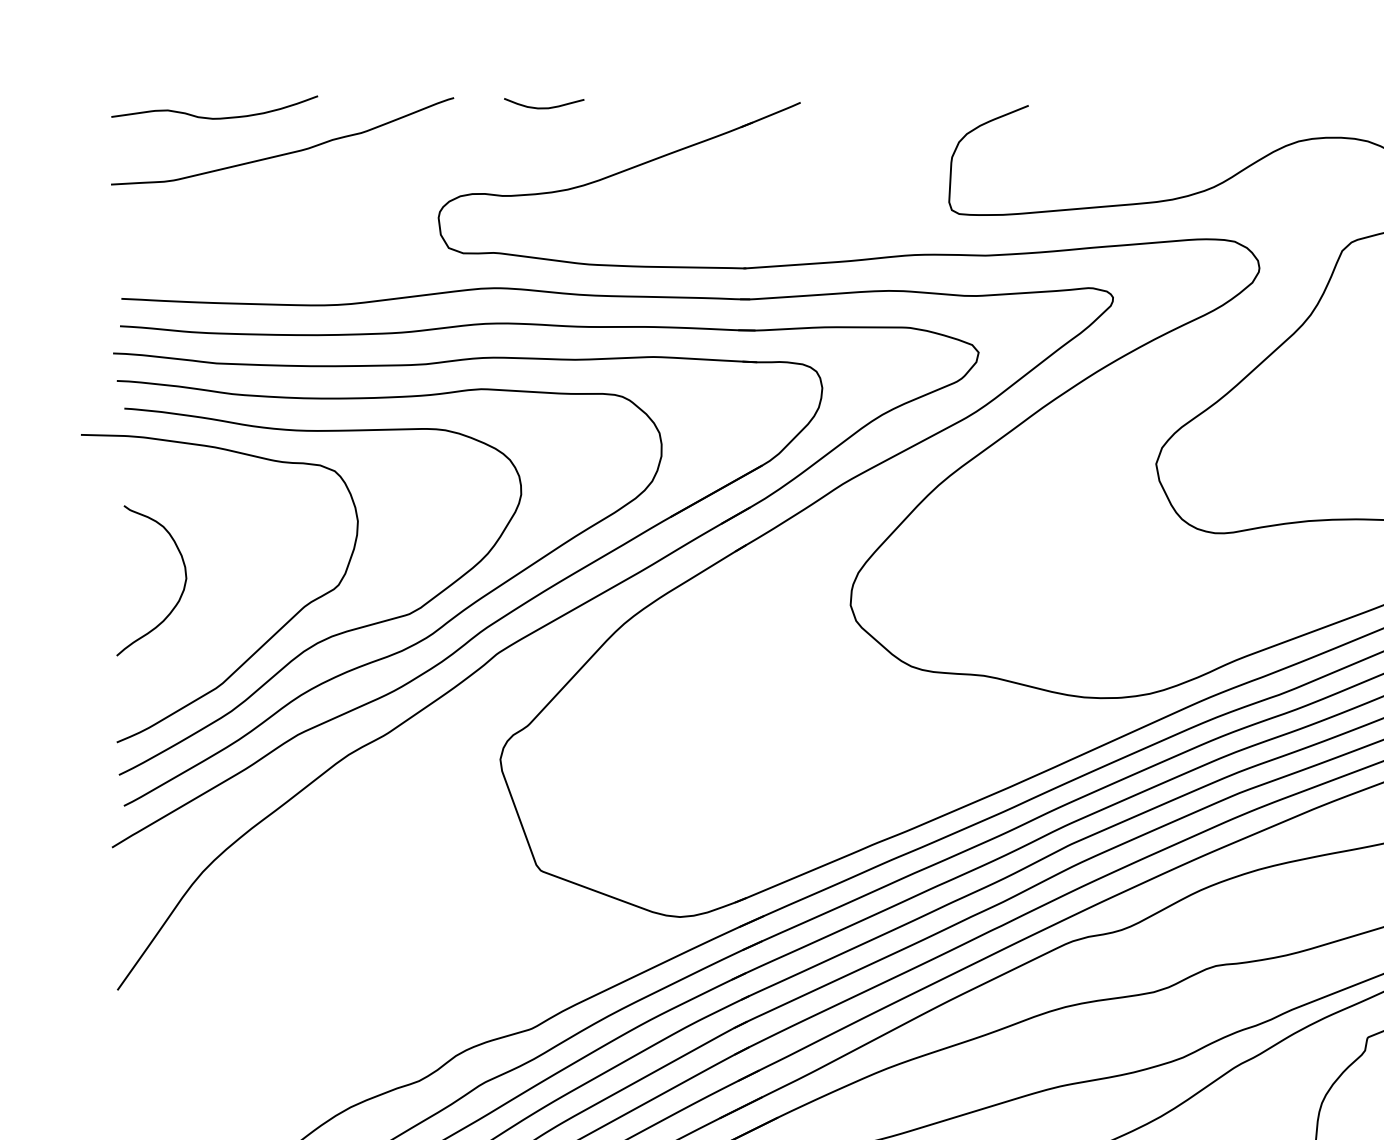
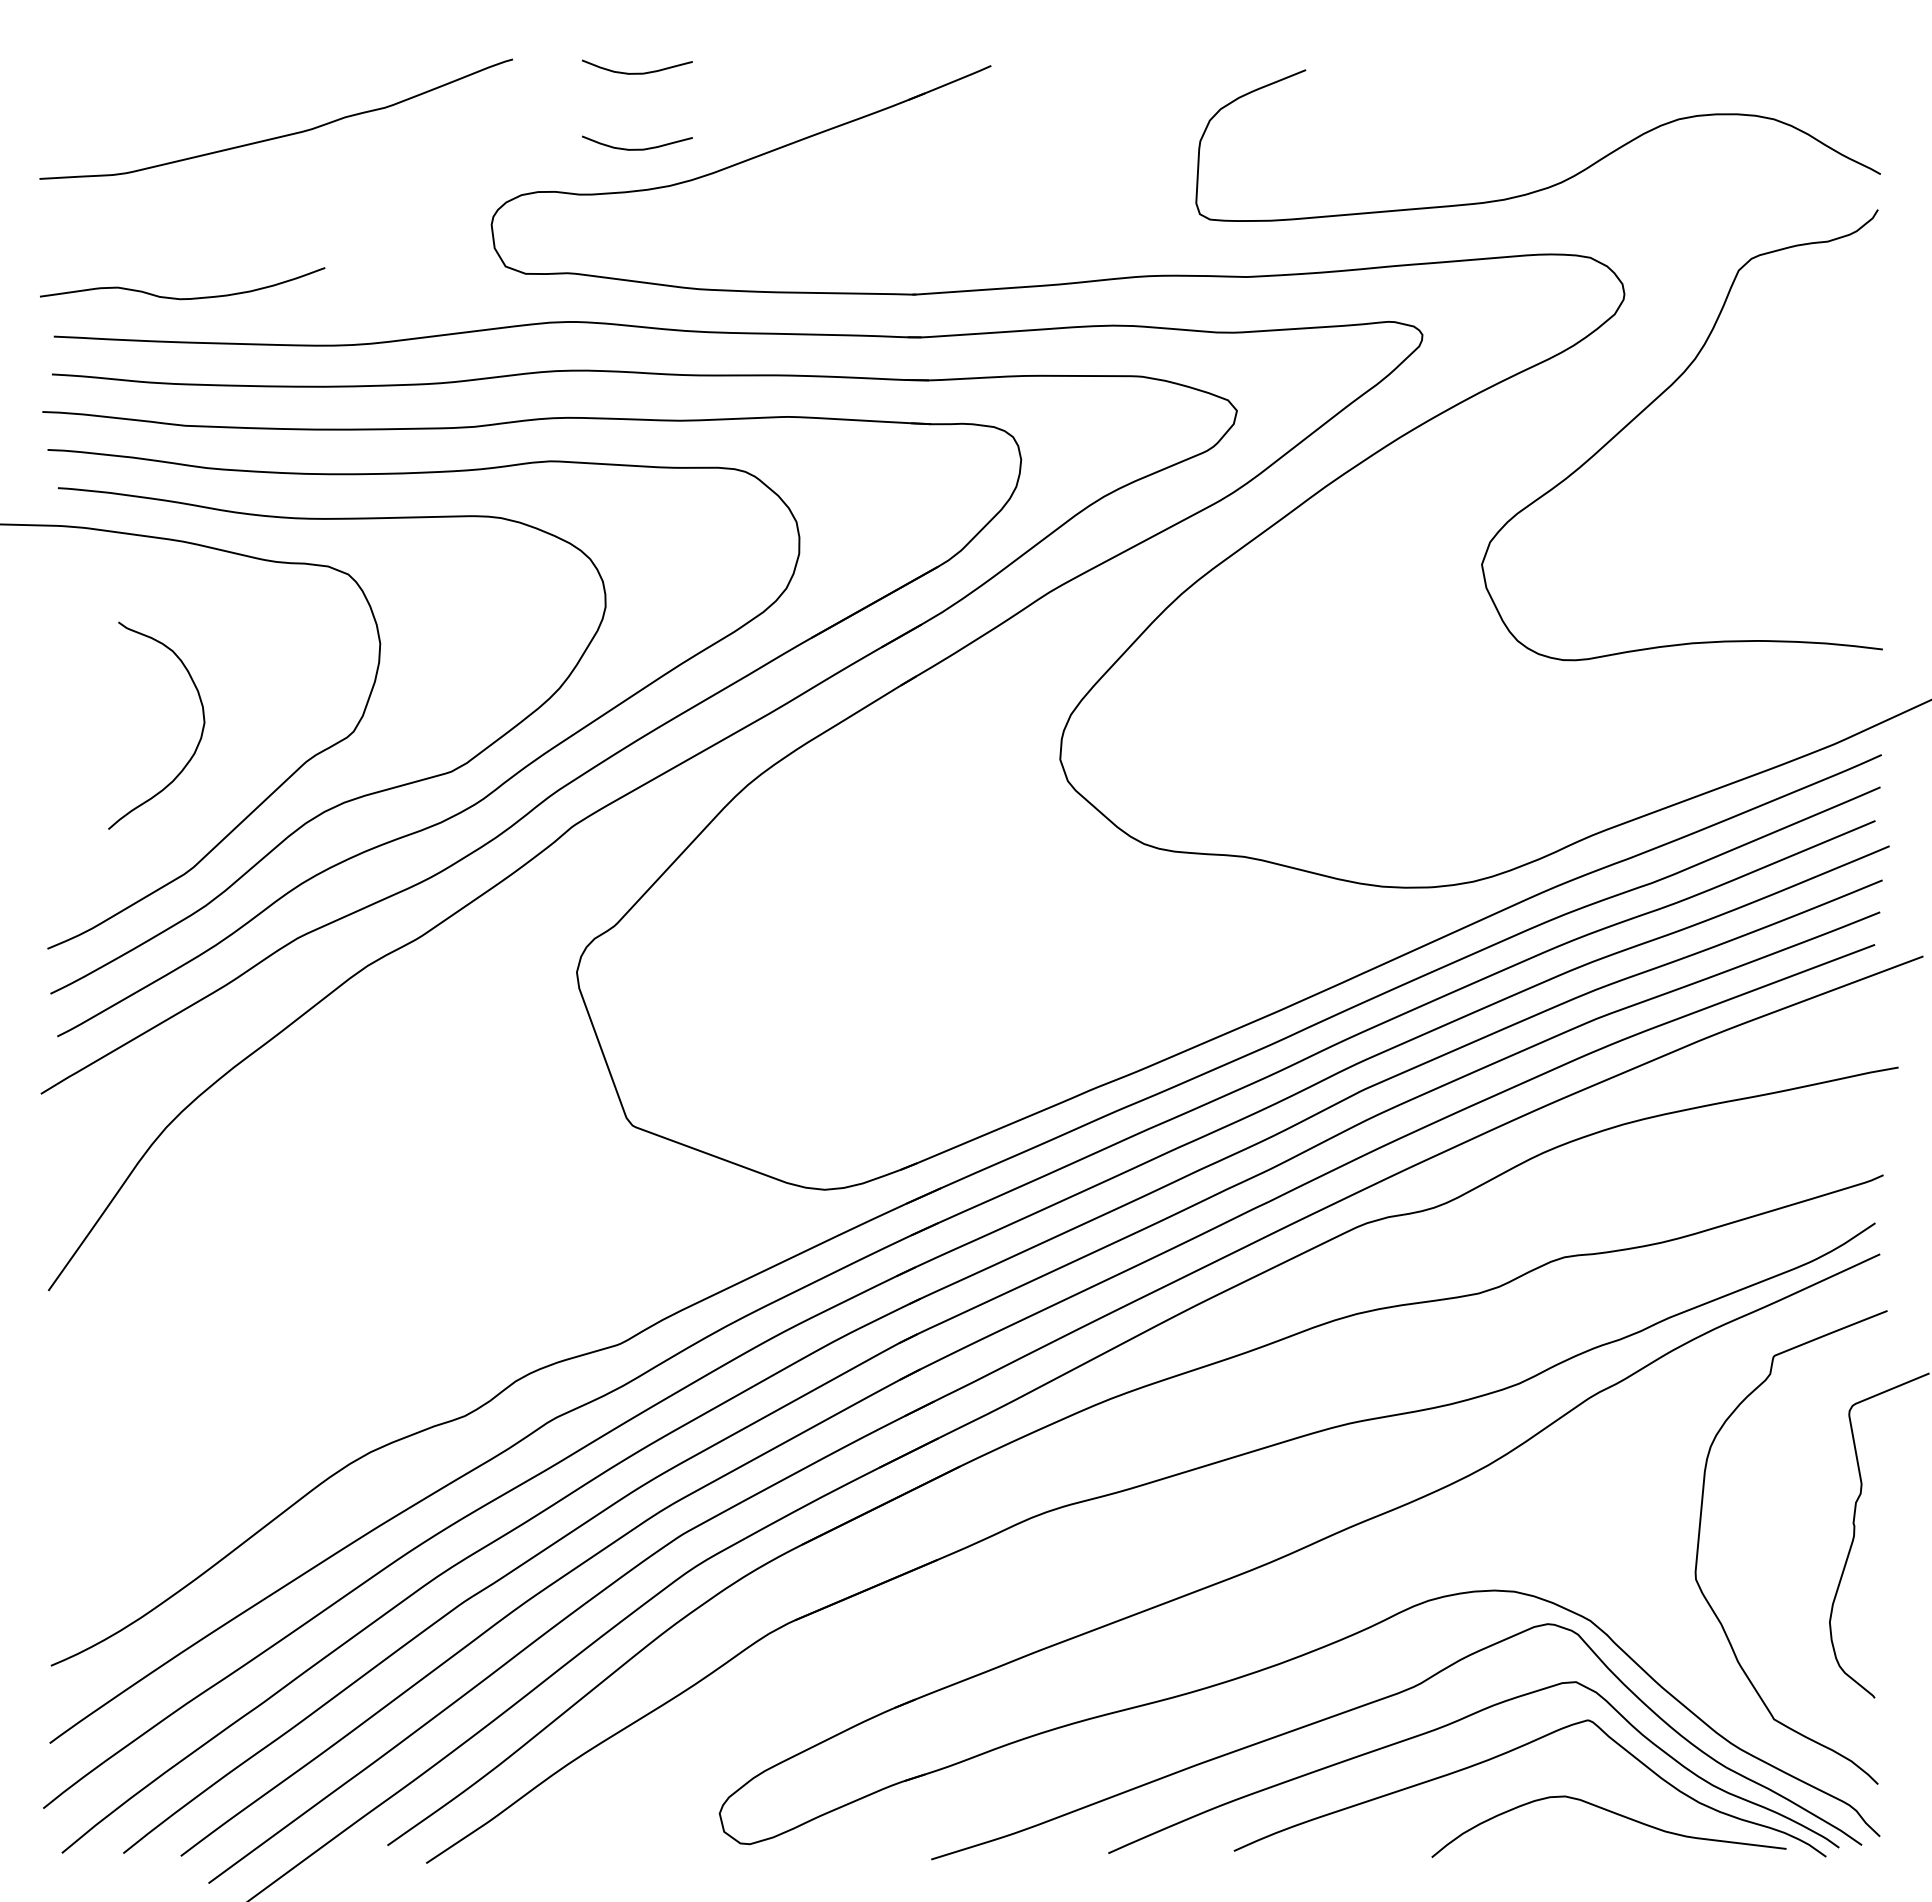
curve: (214, 118) -> (182, 298), moved
curve: (544, 162) -> (637, 148), added
curve: (181, 593) -> (197, 743), moved

